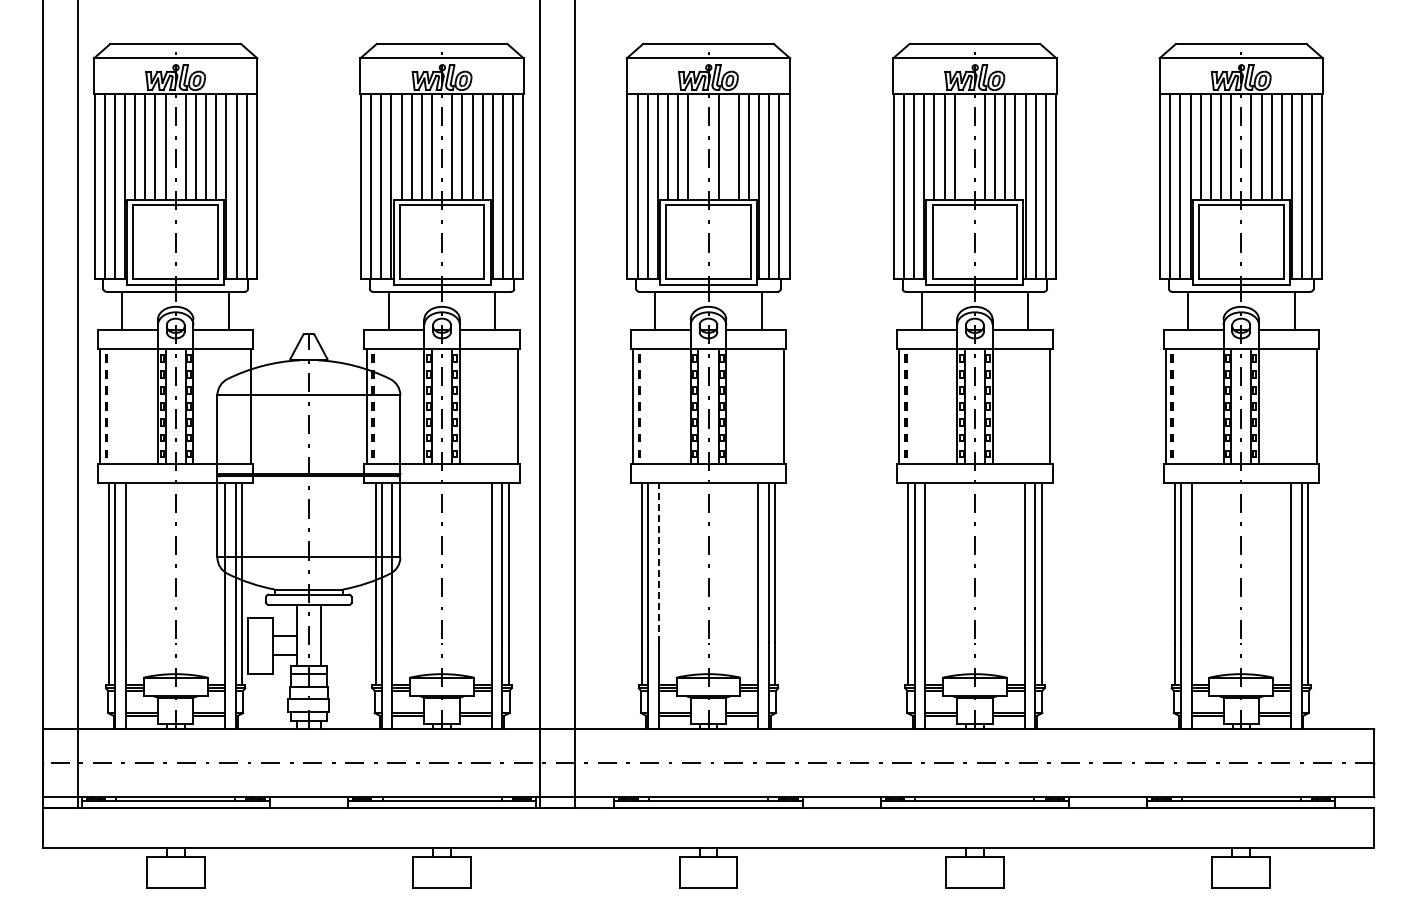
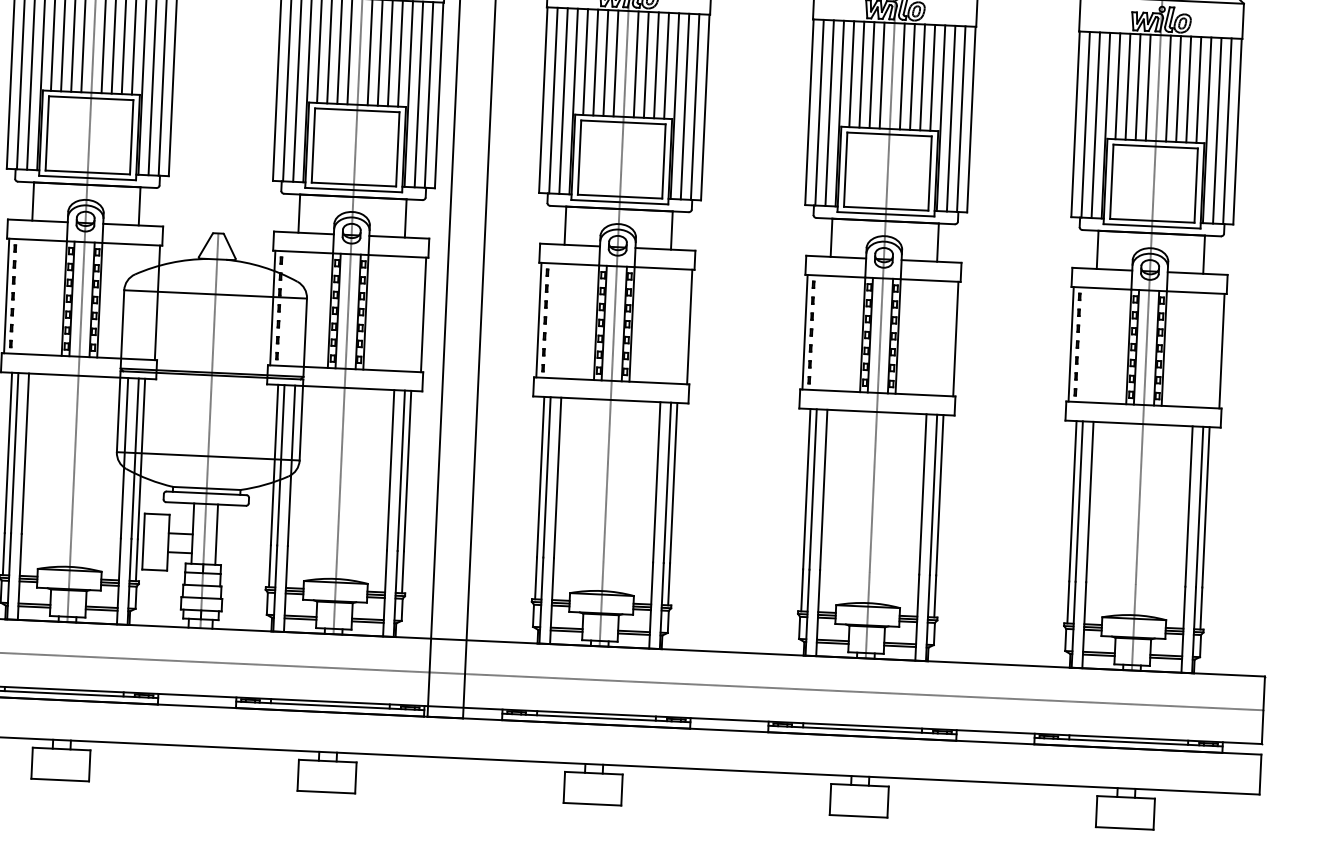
line: (698, 146) -> (616, 63), added
line: (728, 146) -> (646, 64), added
line: (964, 146) -> (881, 75), added
line: (658, 562) -> (557, 477), dashed -> solid

